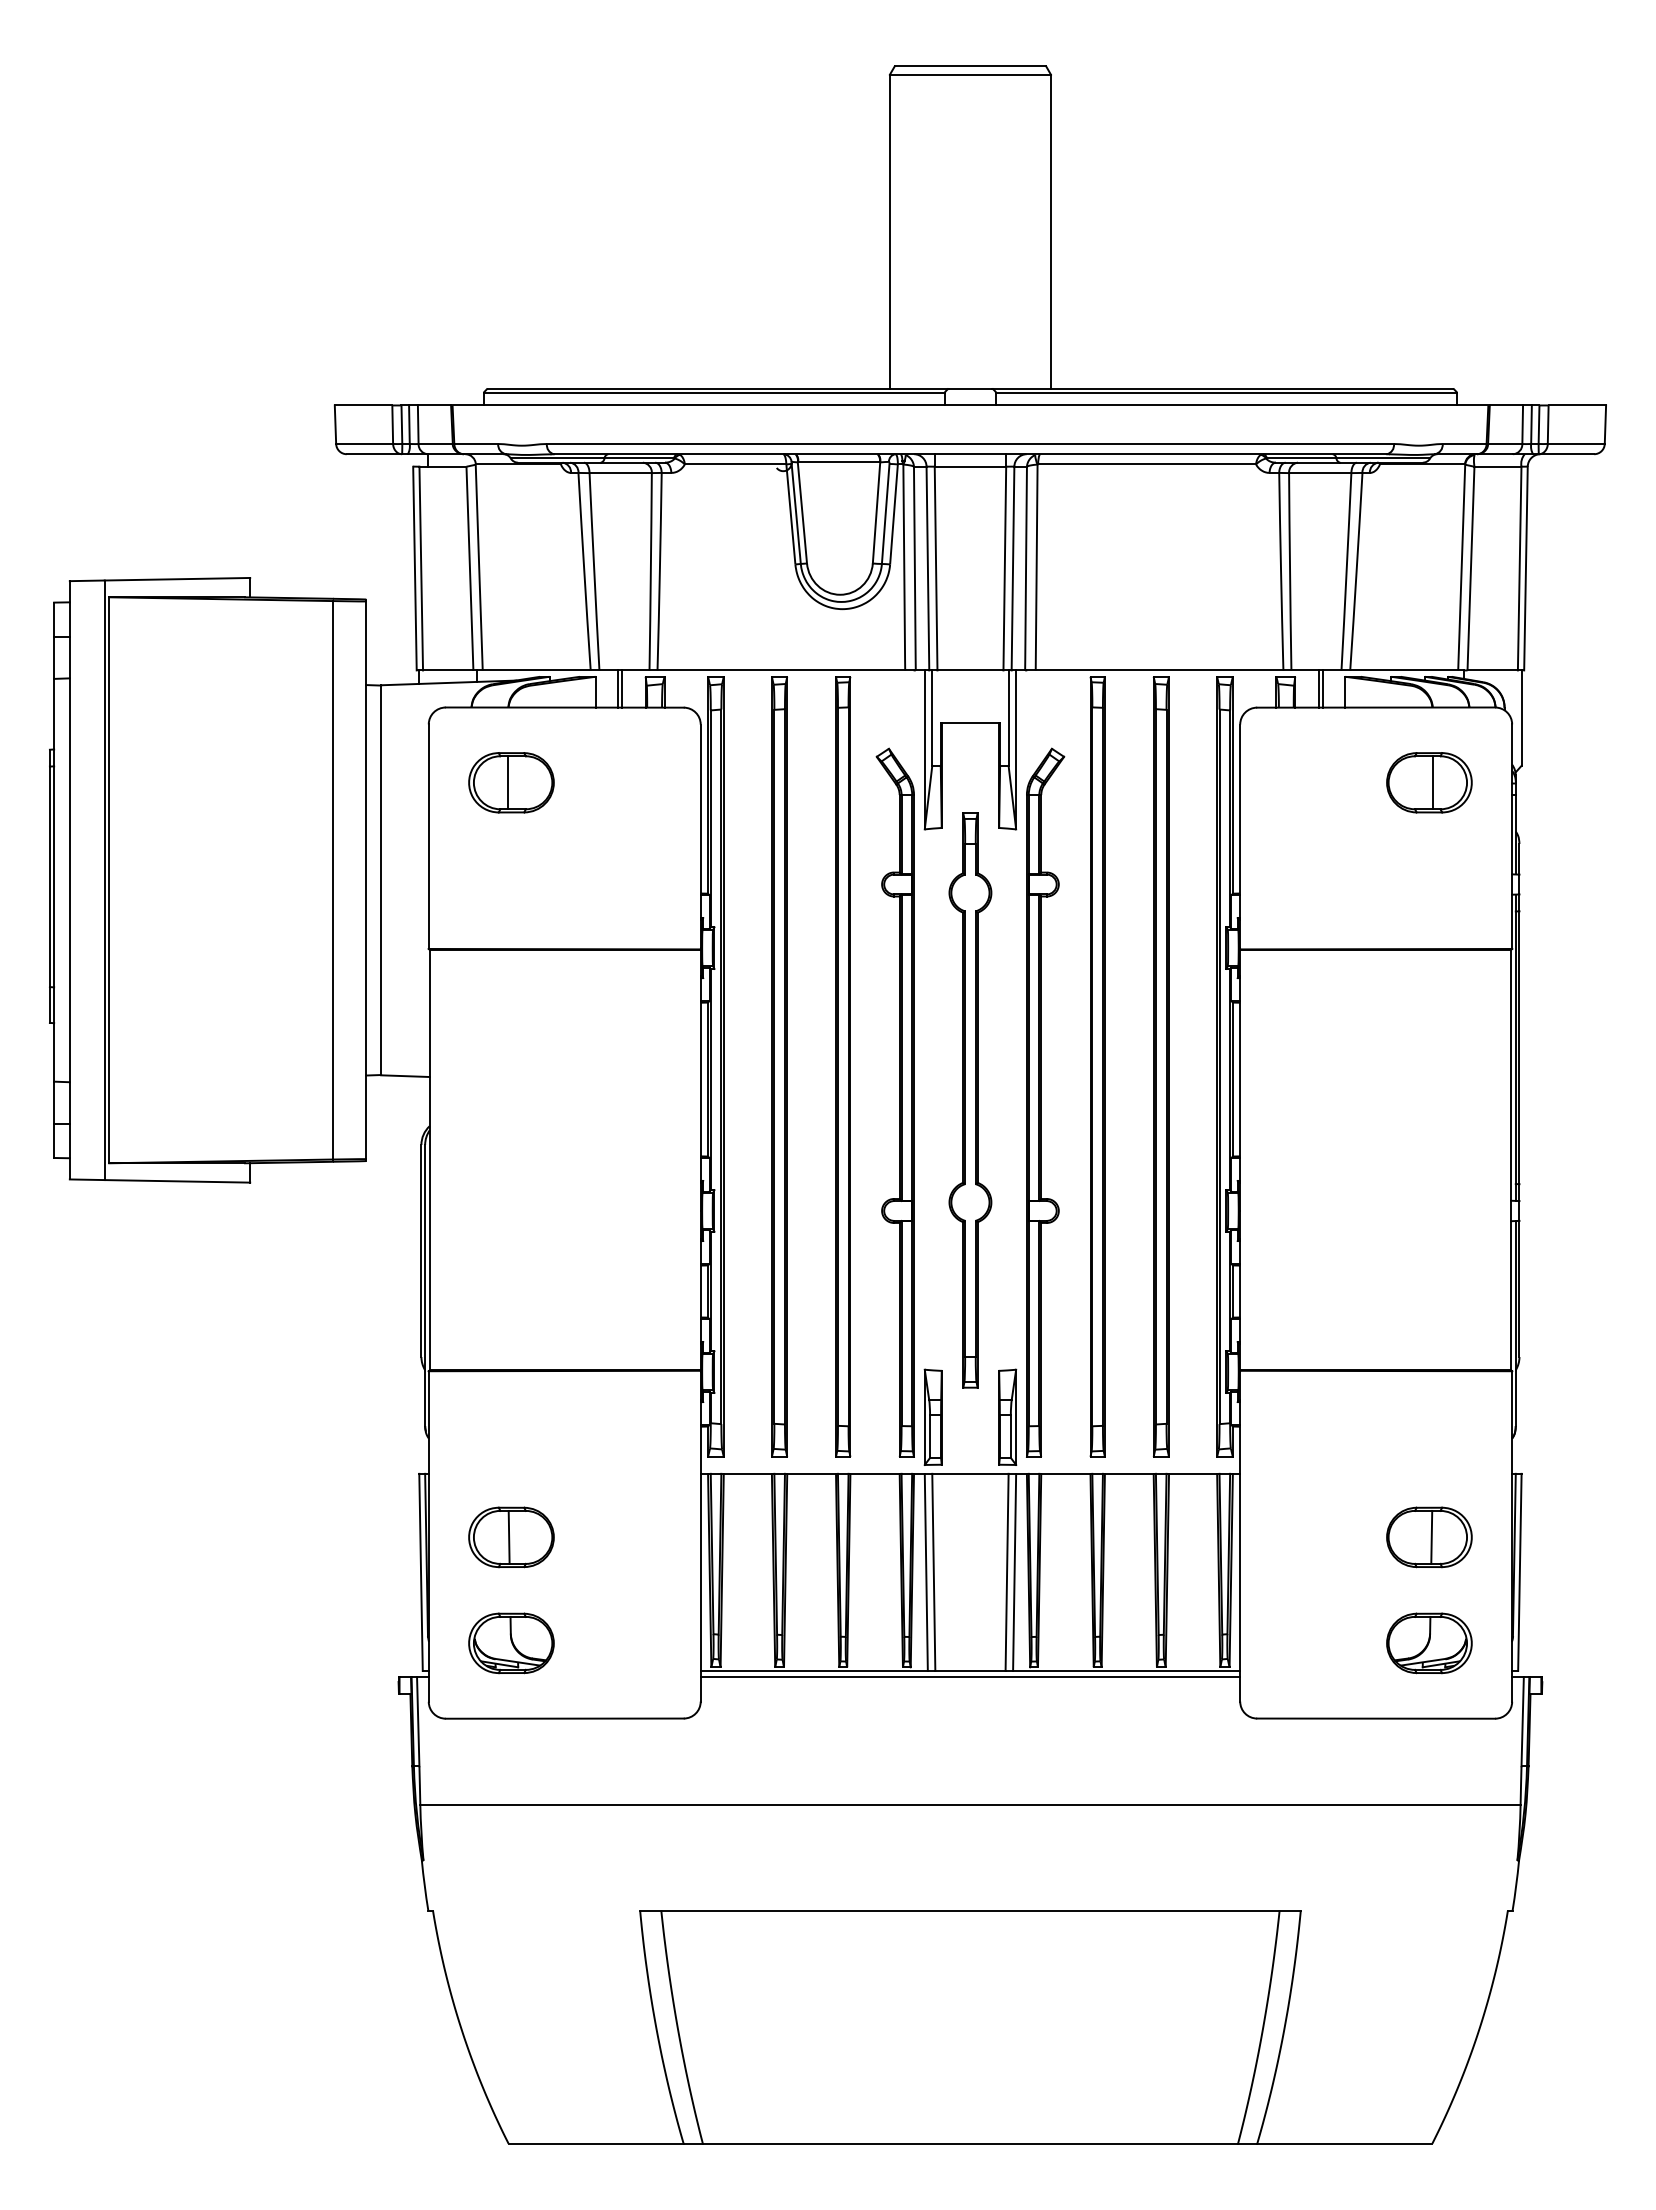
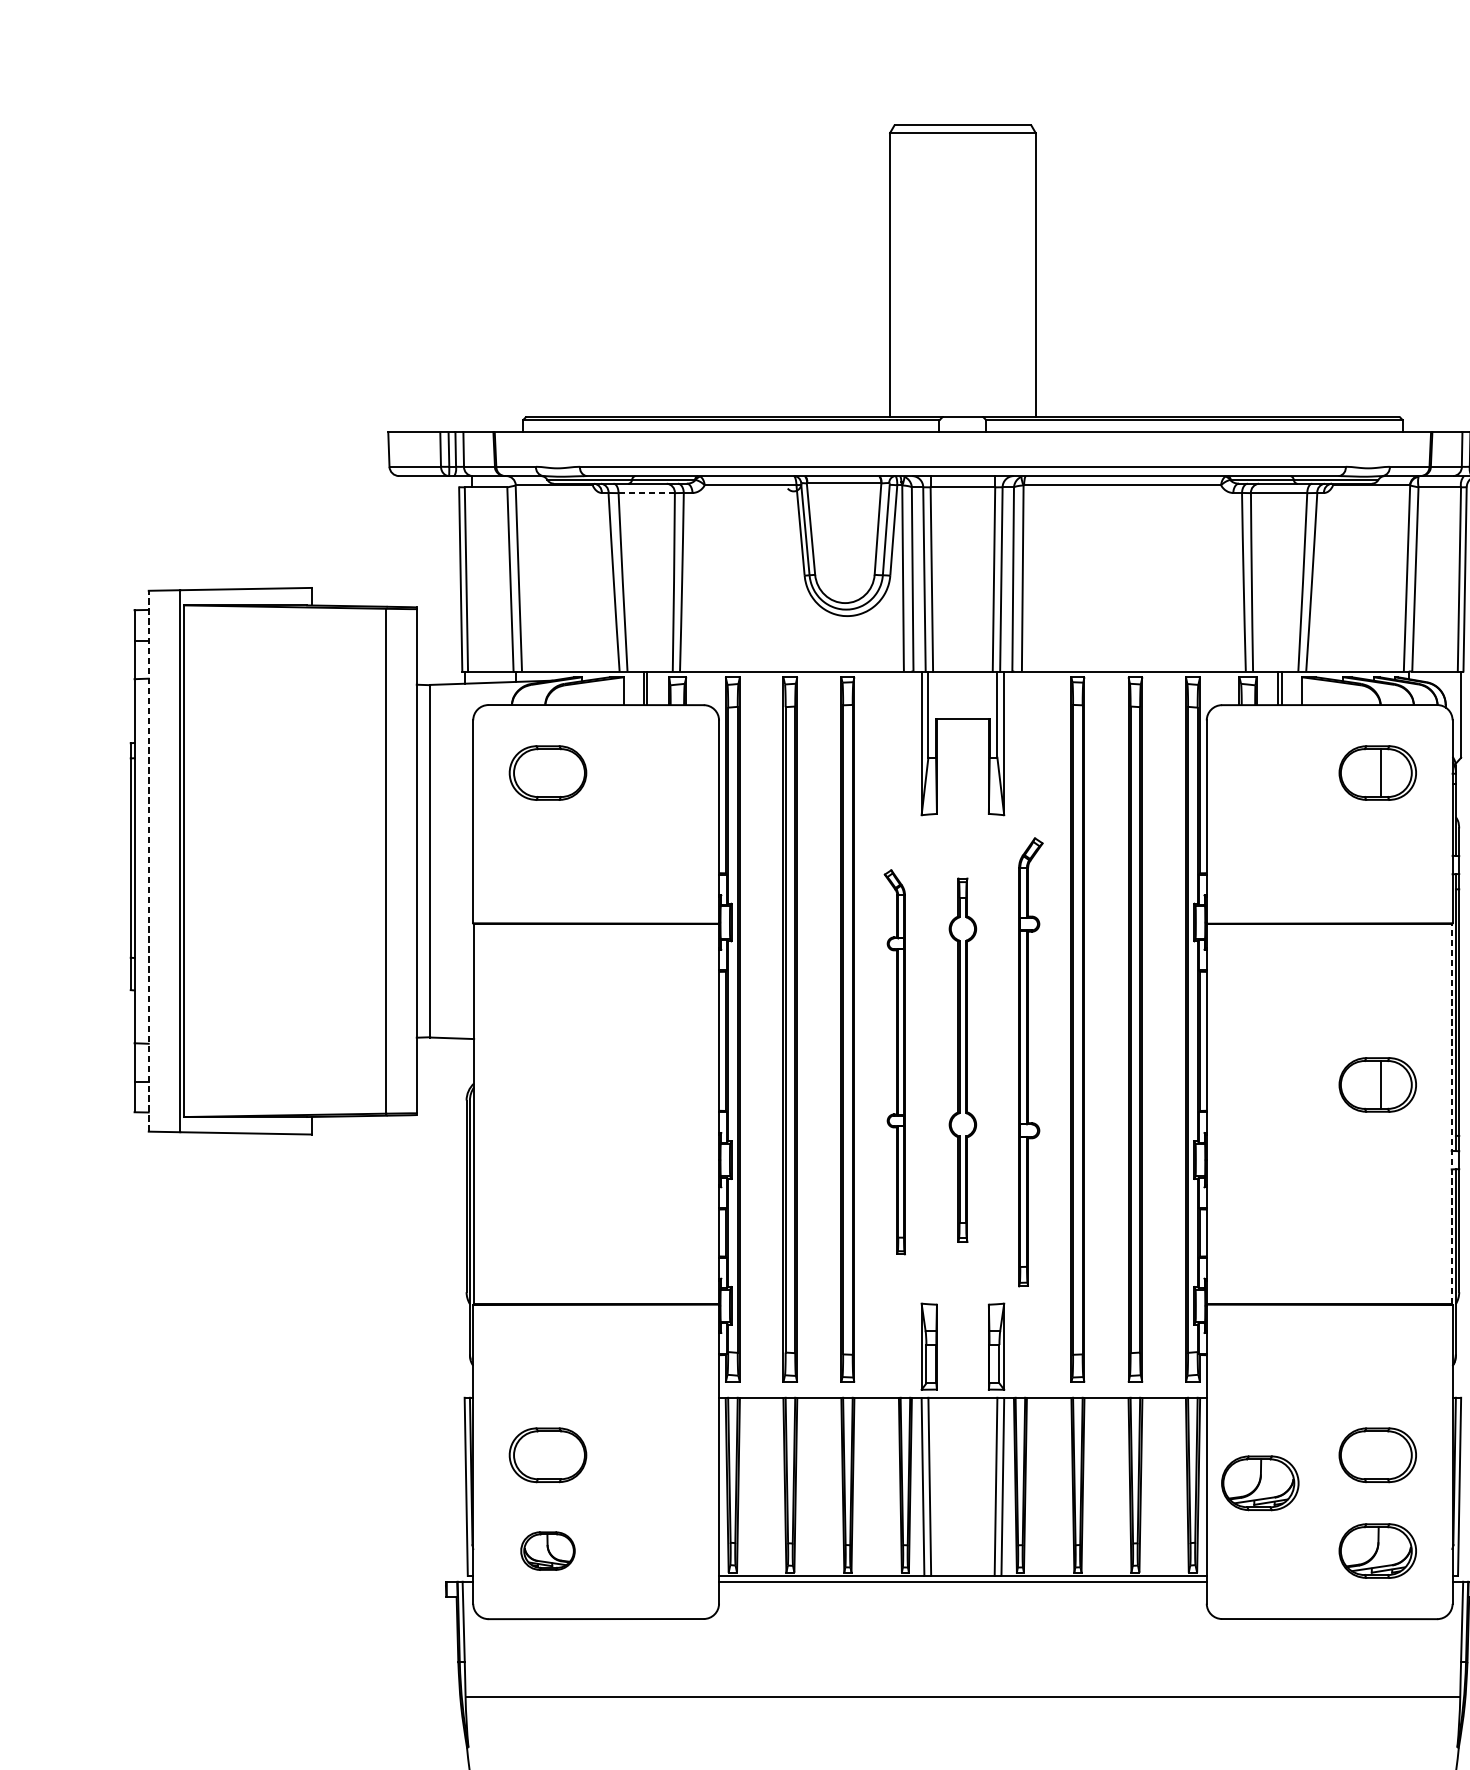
line: (620, 473) -> (646, 493), solid -> dashed
line: (508, 782) -> (545, 772), removed
line: (69, 879) -> (148, 860), solid -> dashed
part: (970, 1100) -> (962, 1060), size x0.7
part: (894, 1102) -> (894, 1062), size x0.6
part: (1045, 1102) -> (1030, 1062), size x0.7
part: (1429, 1127) -> (1377, 1084), added
line: (1511, 1159) -> (1452, 1113), solid -> dashed
line: (508, 1536) -> (545, 1454), removed
line: (1431, 1536) -> (1379, 1454), removed
part: (1299, 1568) -> (1260, 1483), added
part: (511, 1643) -> (548, 1551), size x0.7

